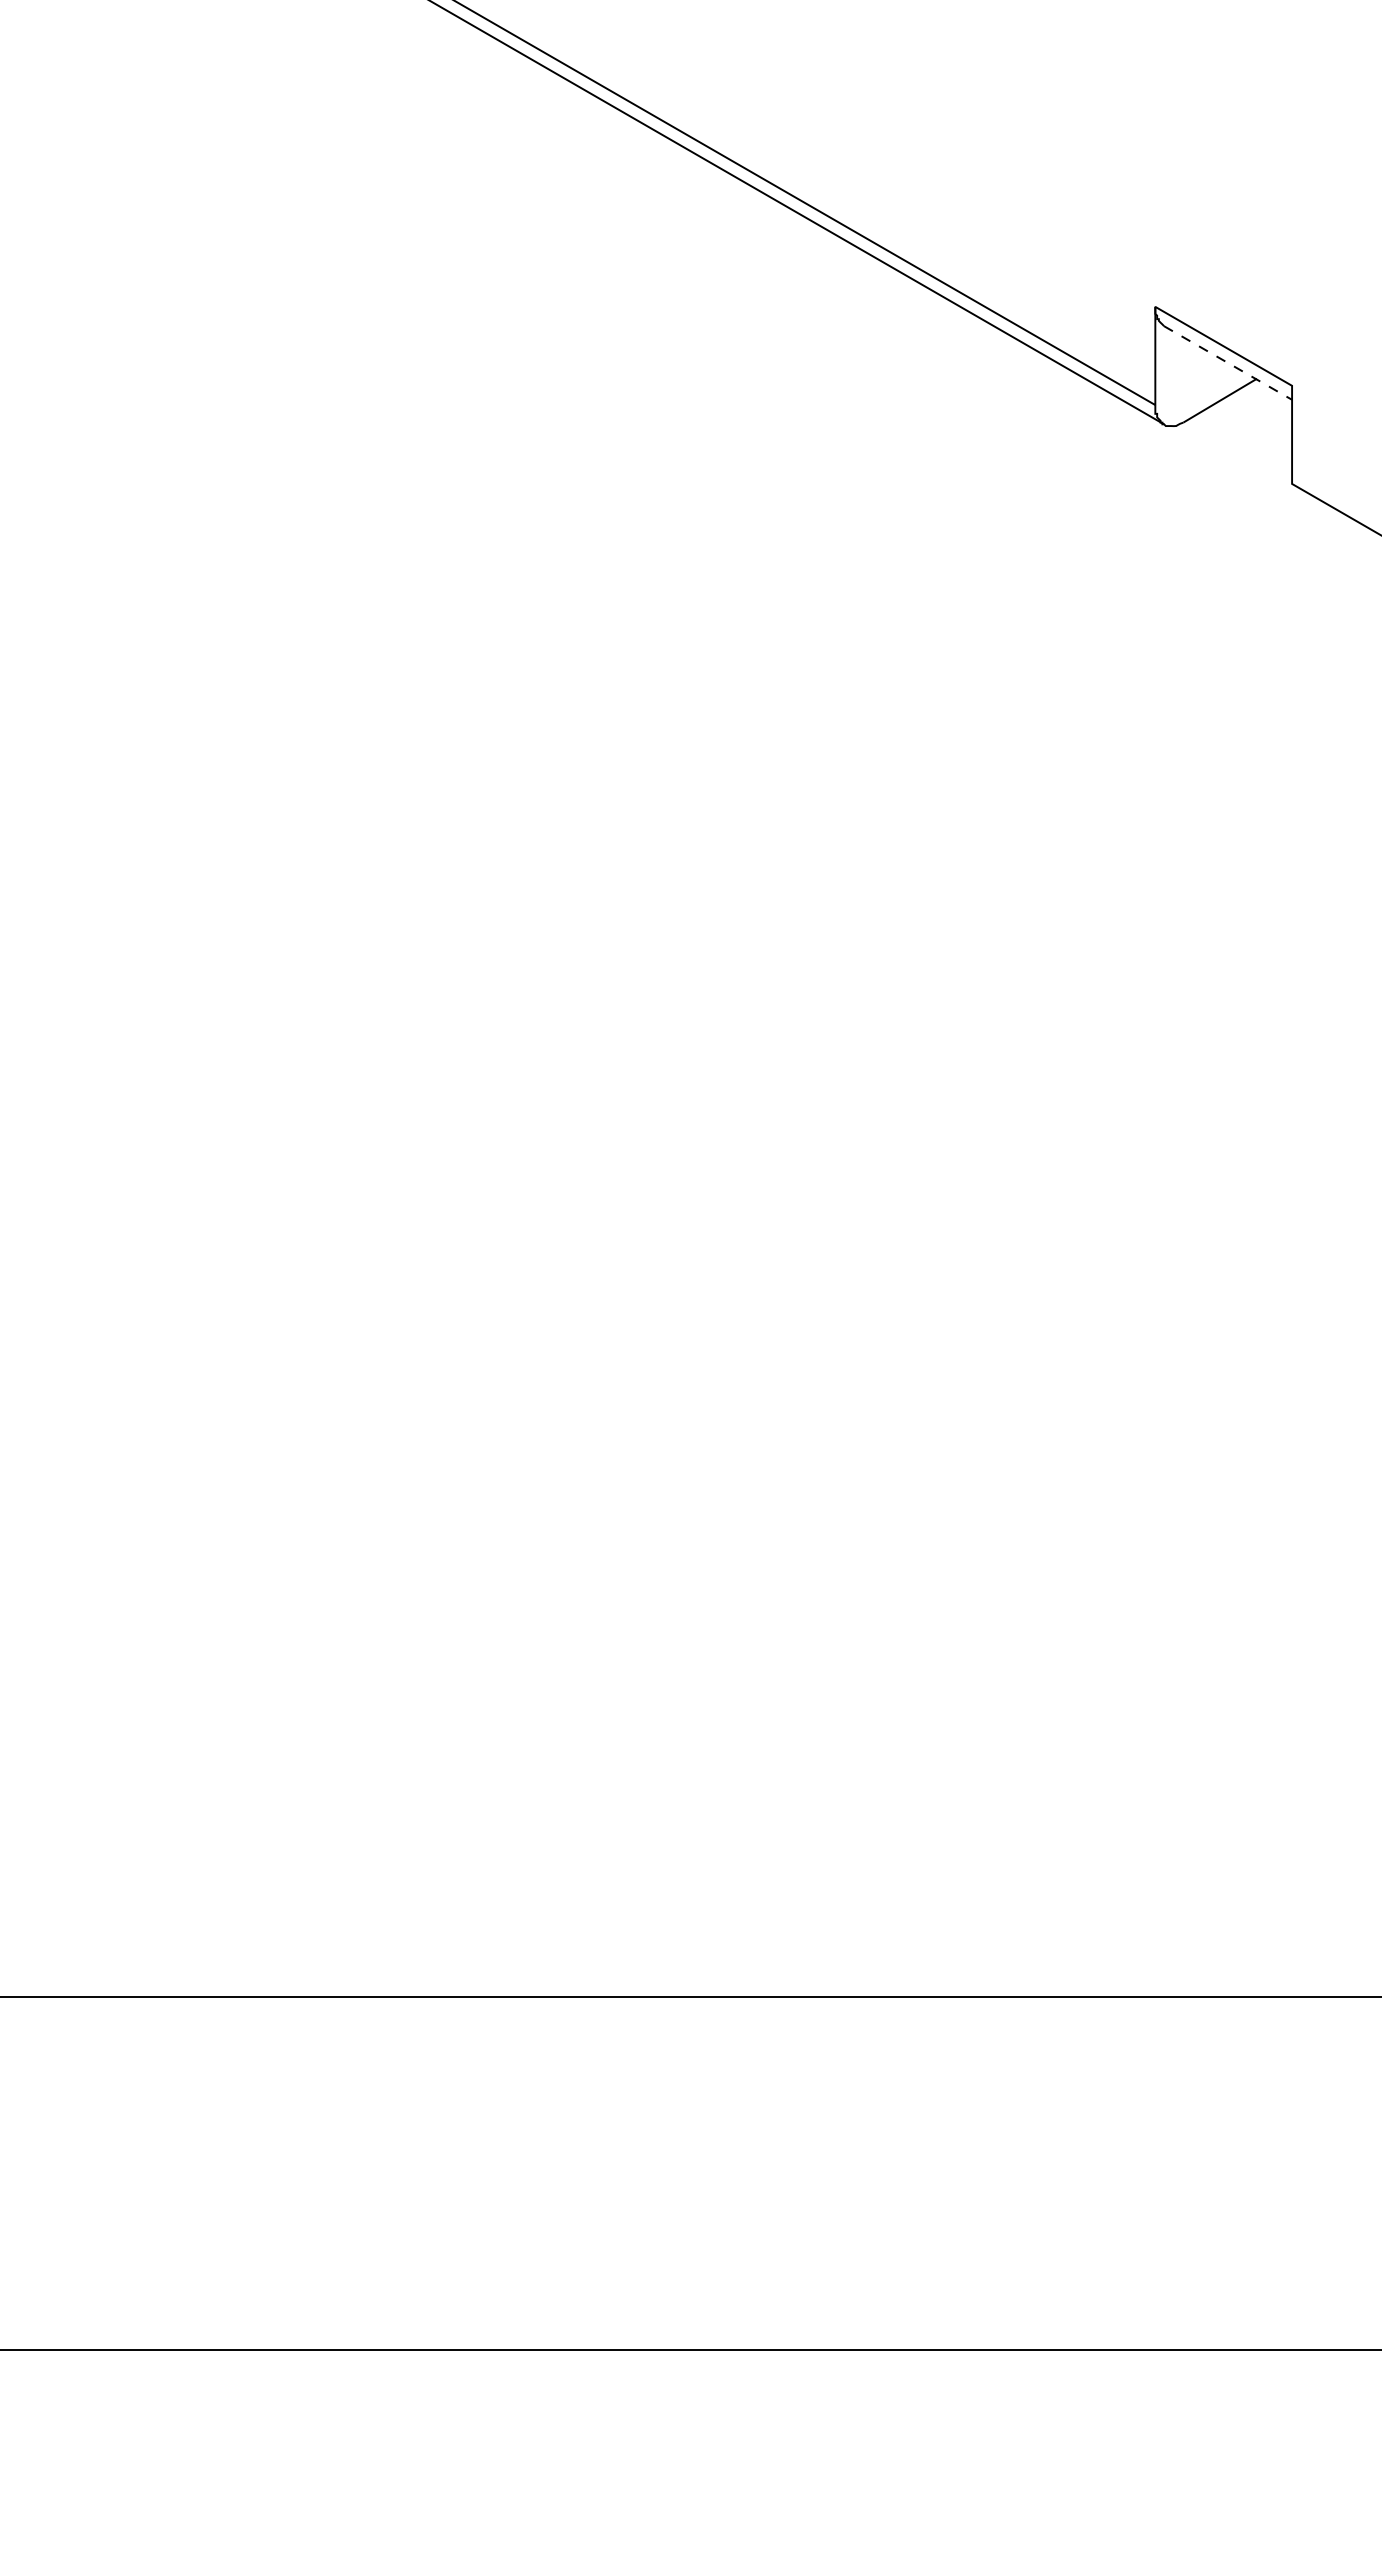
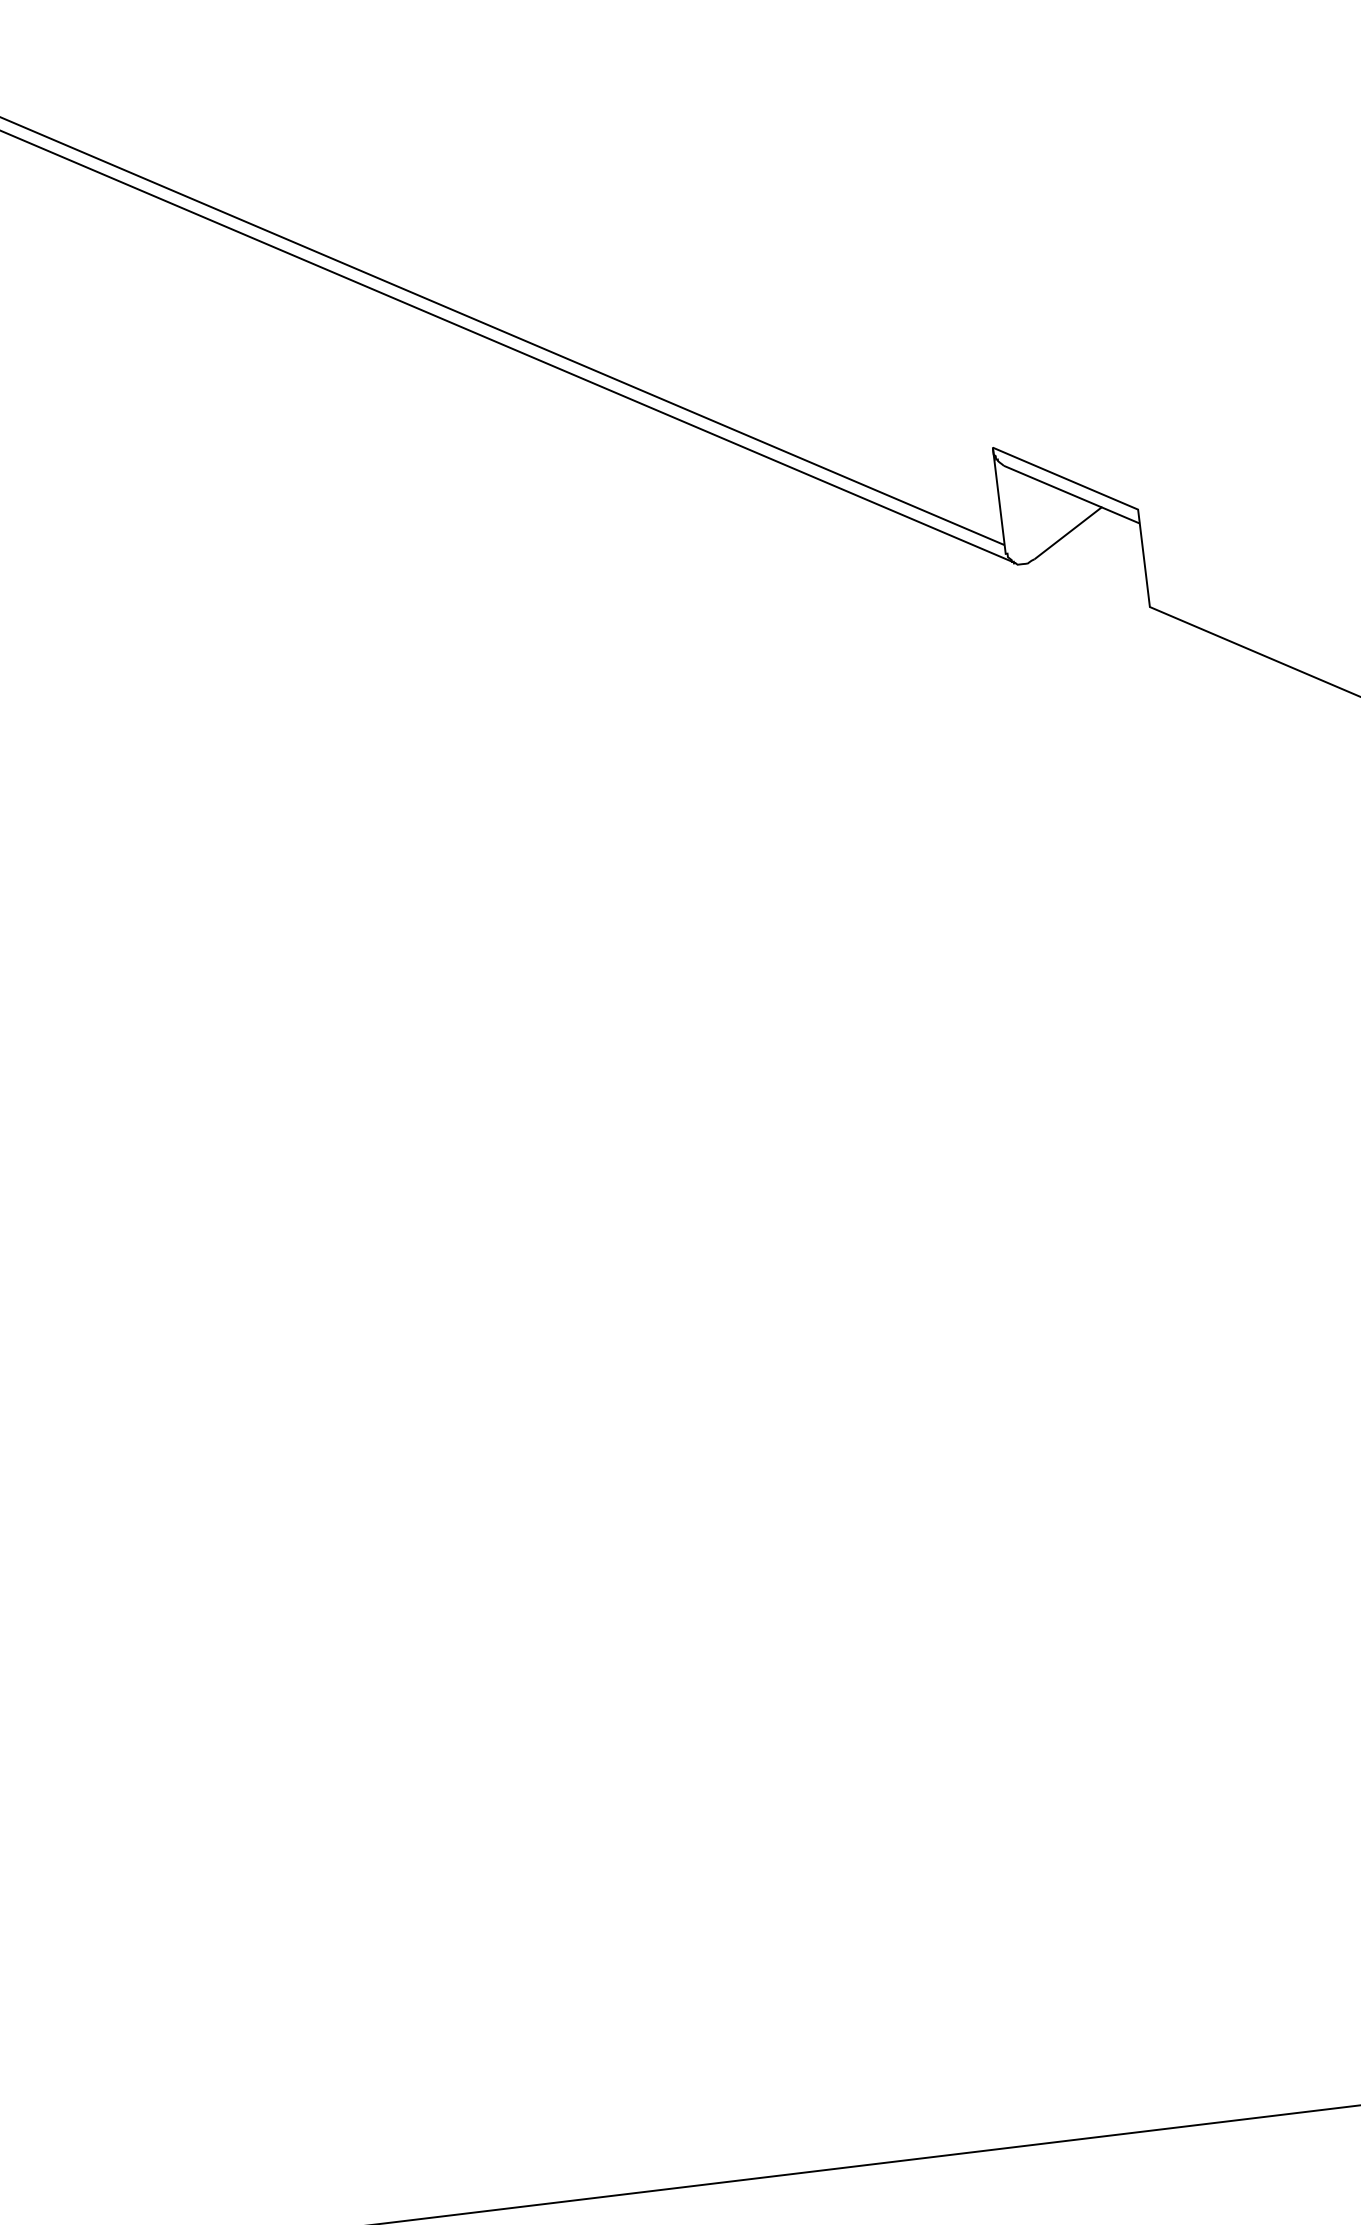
line: (1228, 363) -> (1072, 495), dashed -> solid

